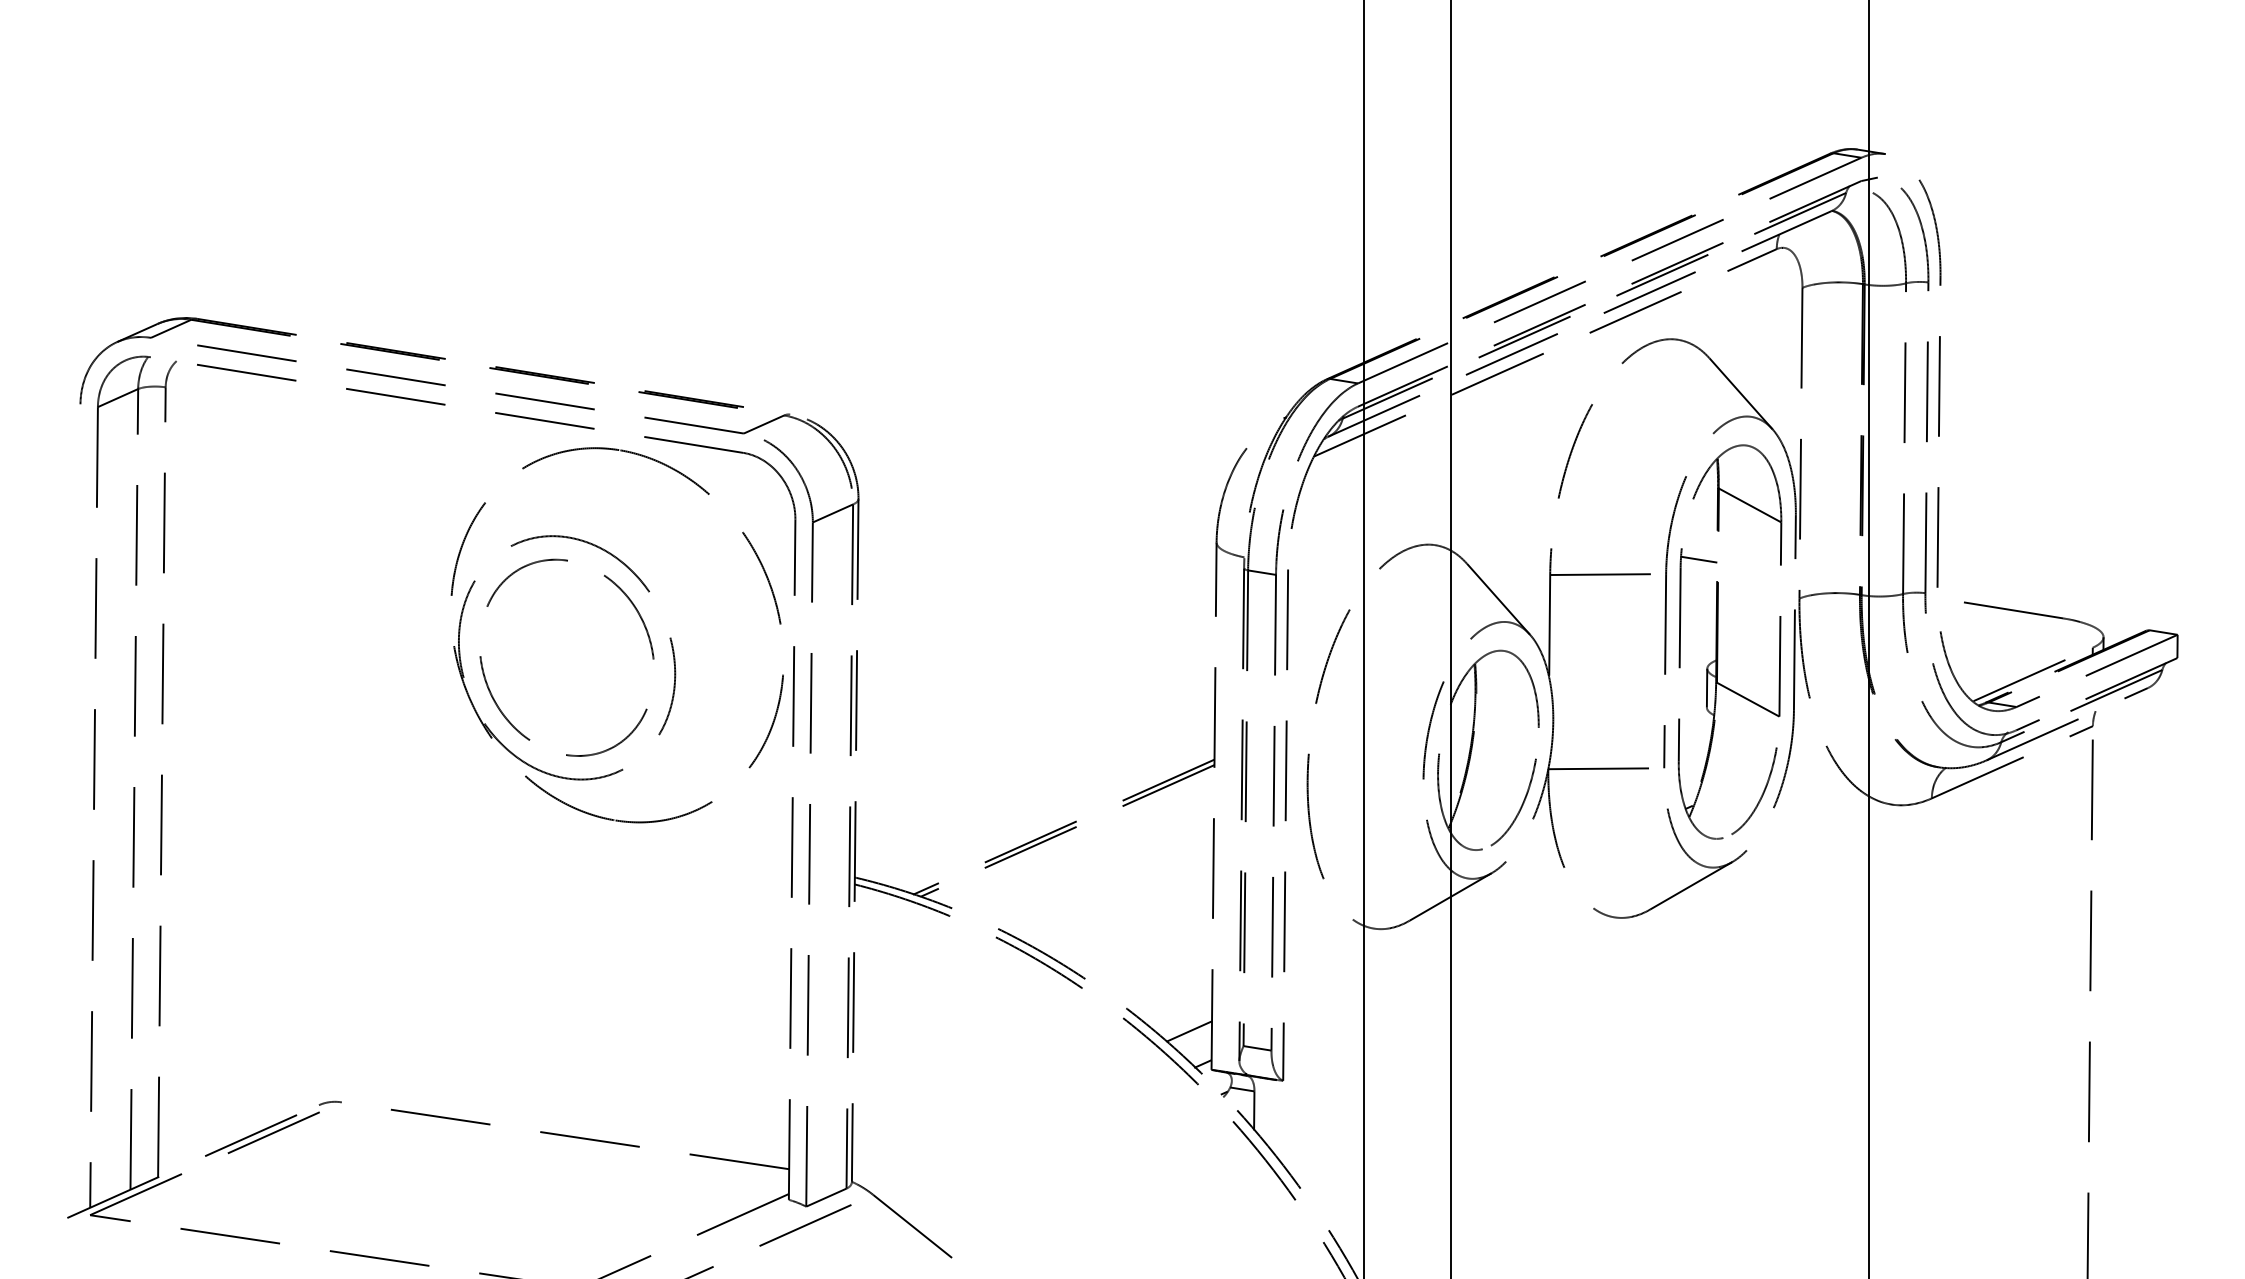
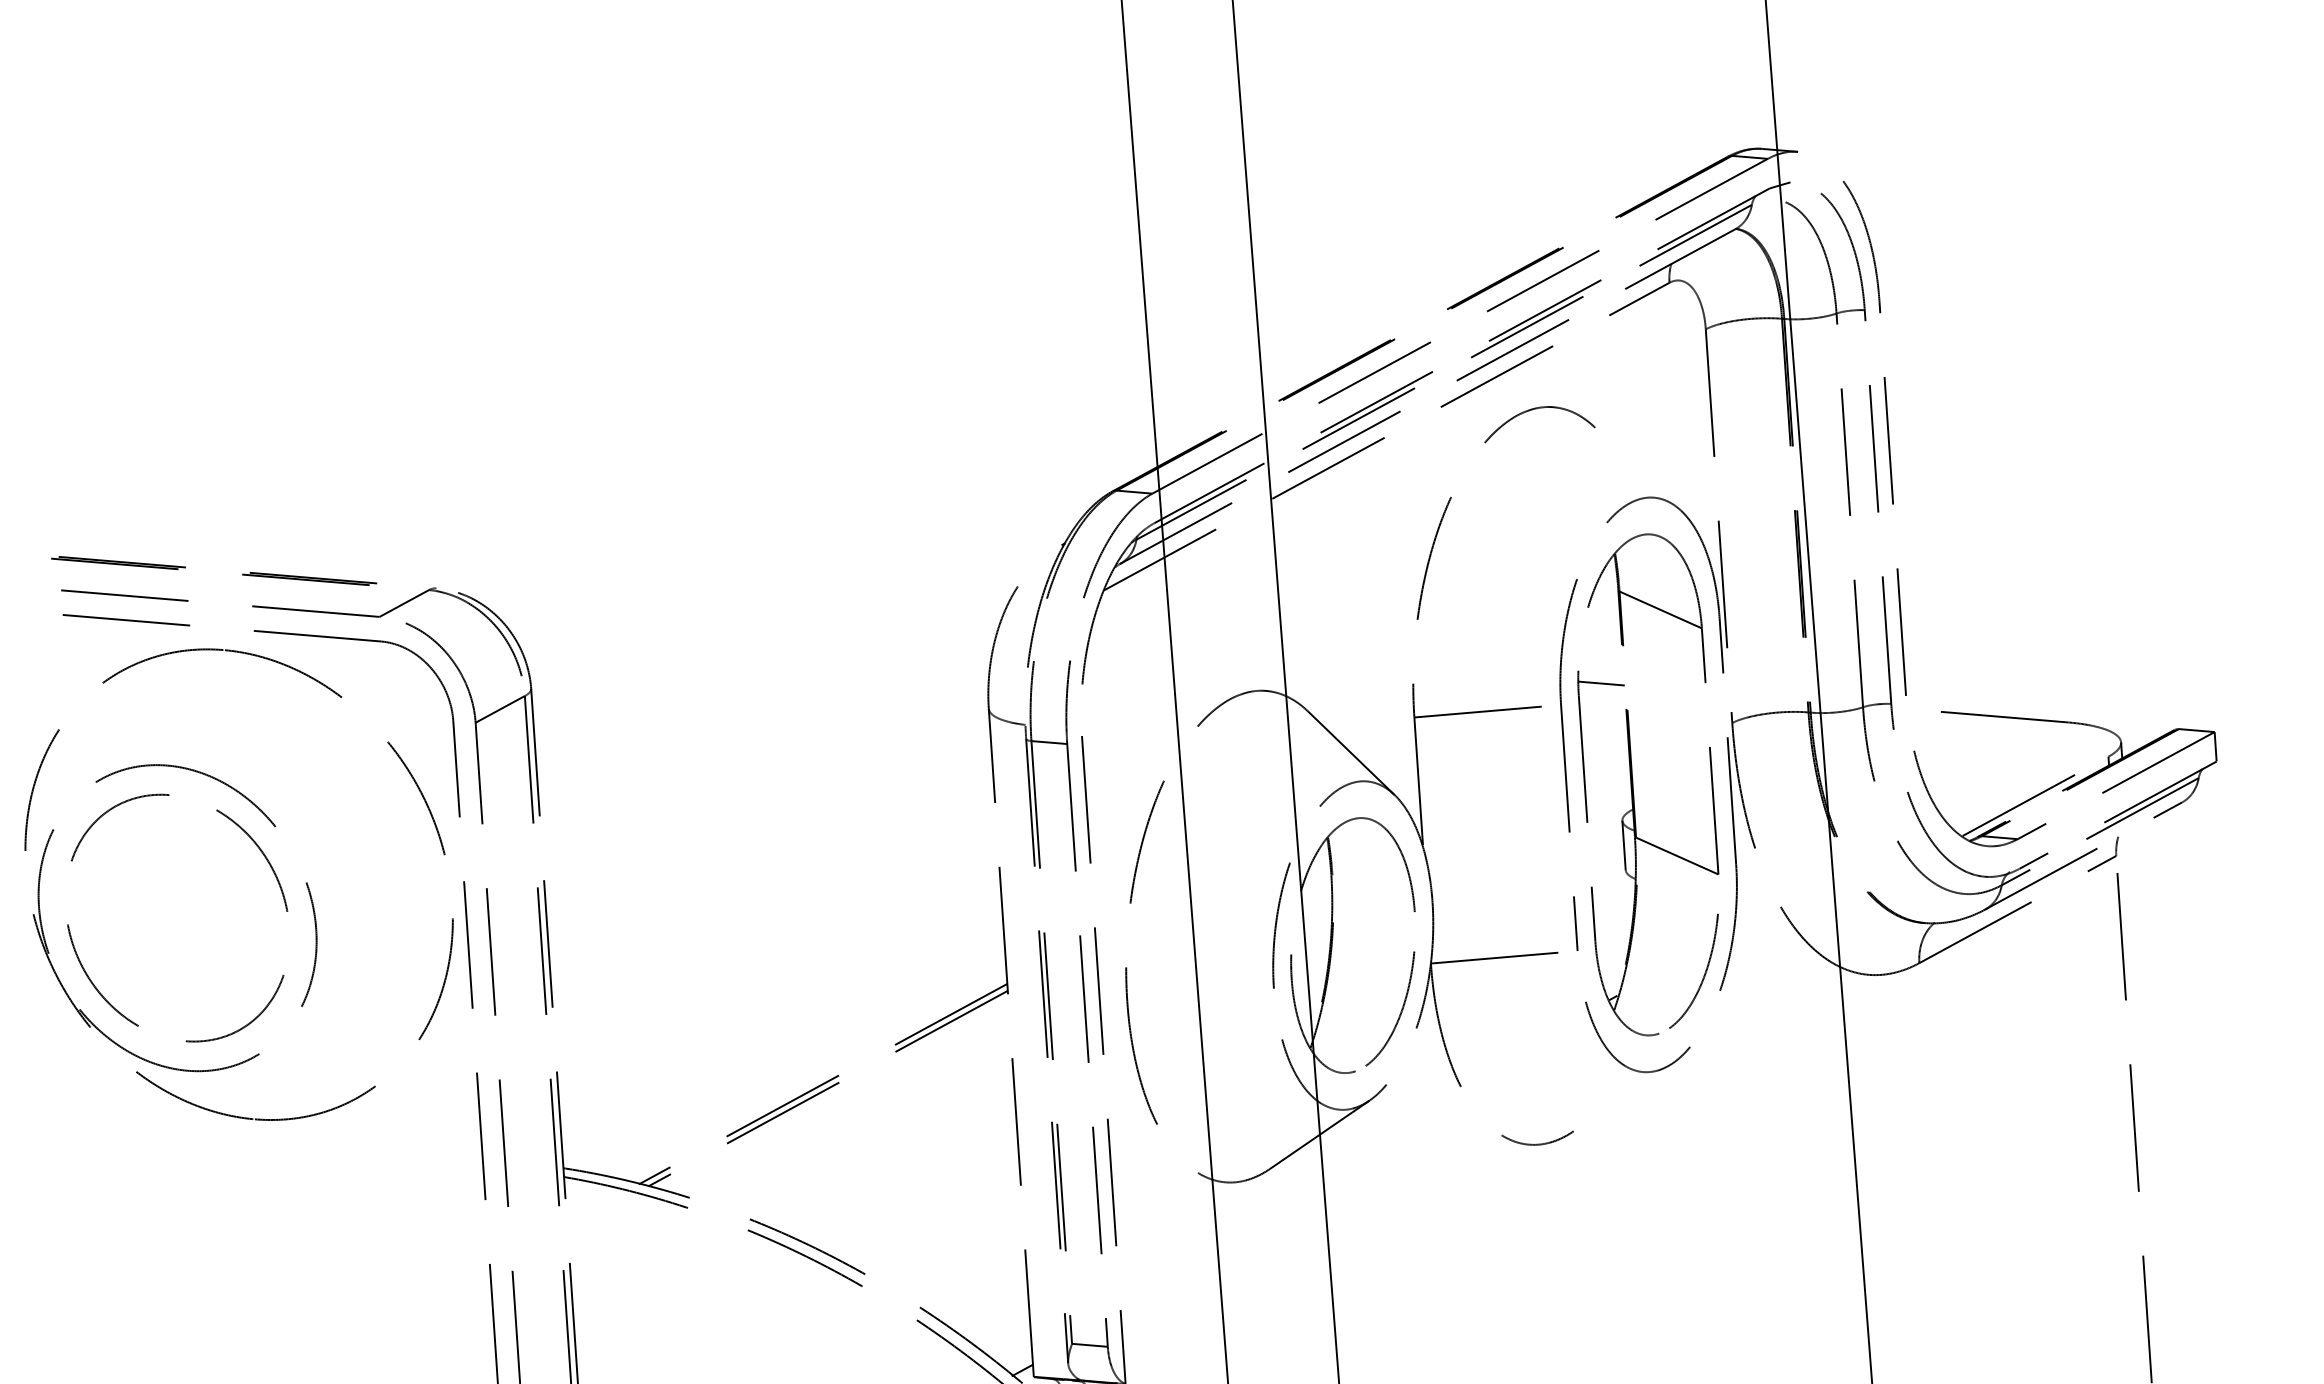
line: (1740, 393) -> (1637, 469), removed
line: (1691, 885) -> (1623, 1096), removed
line: (1189, 1031) -> (1002, 1330), removed

